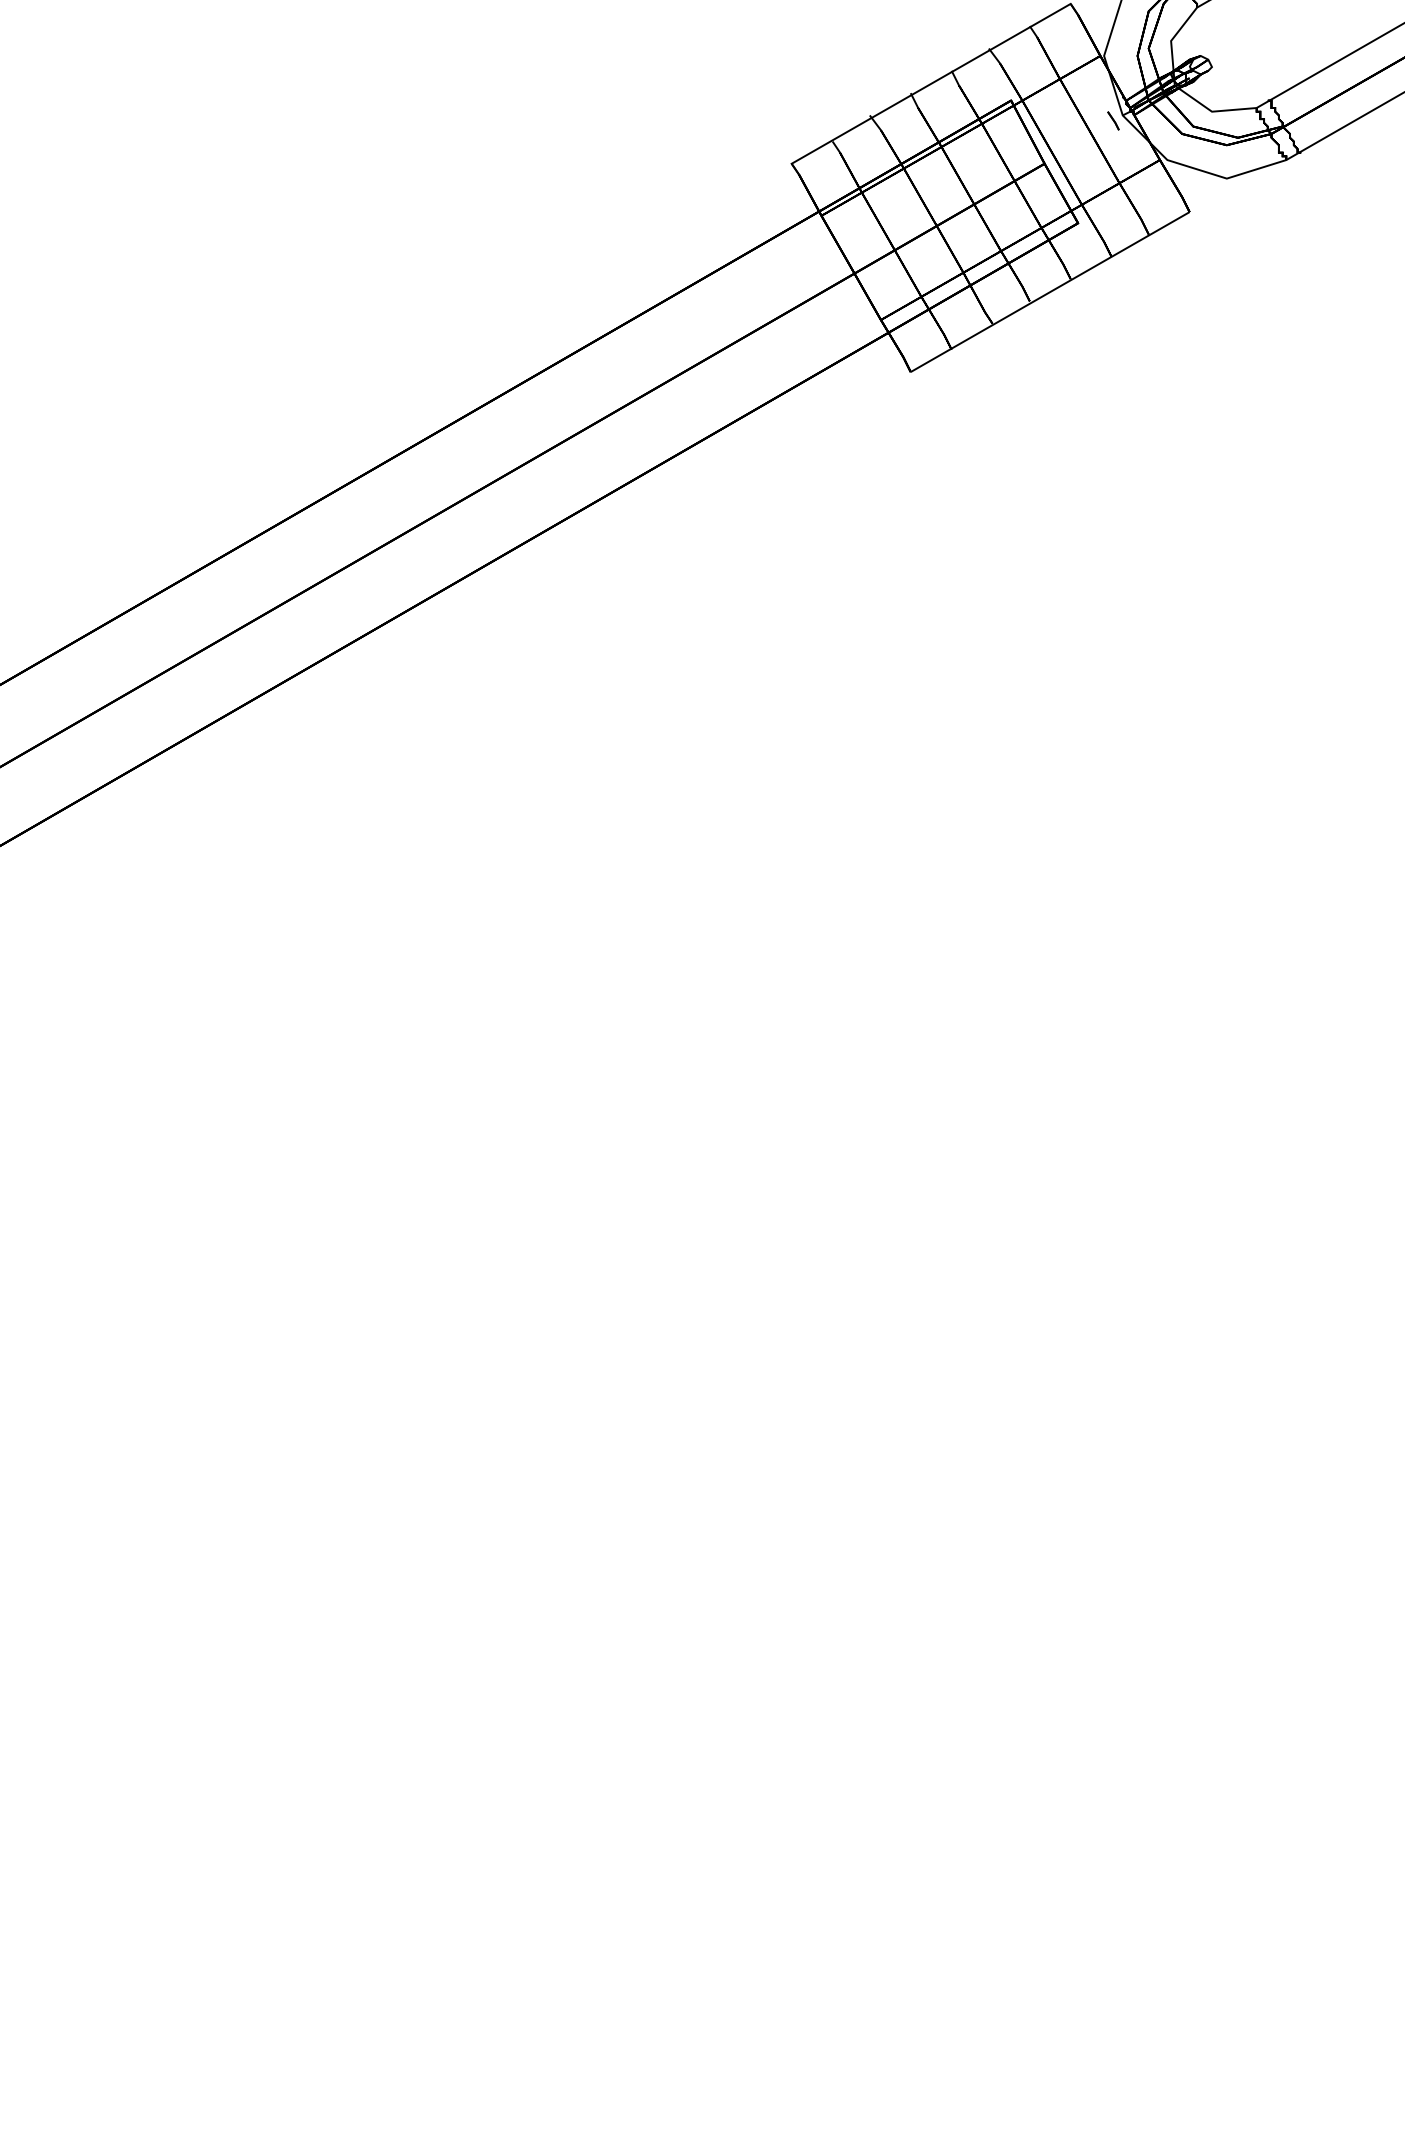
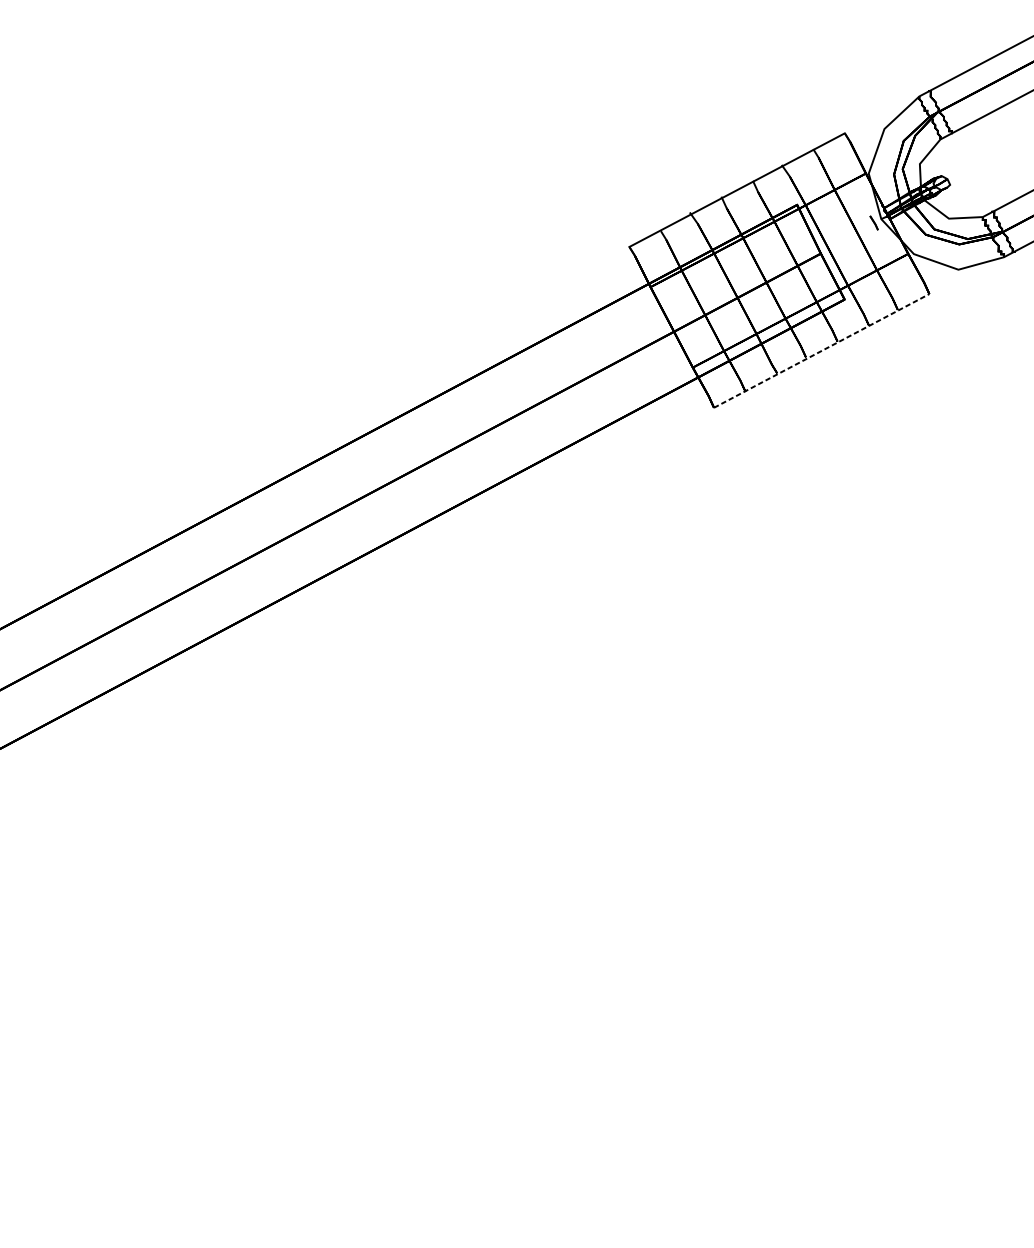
line: (1050, 292) -> (821, 351), solid -> dashed

